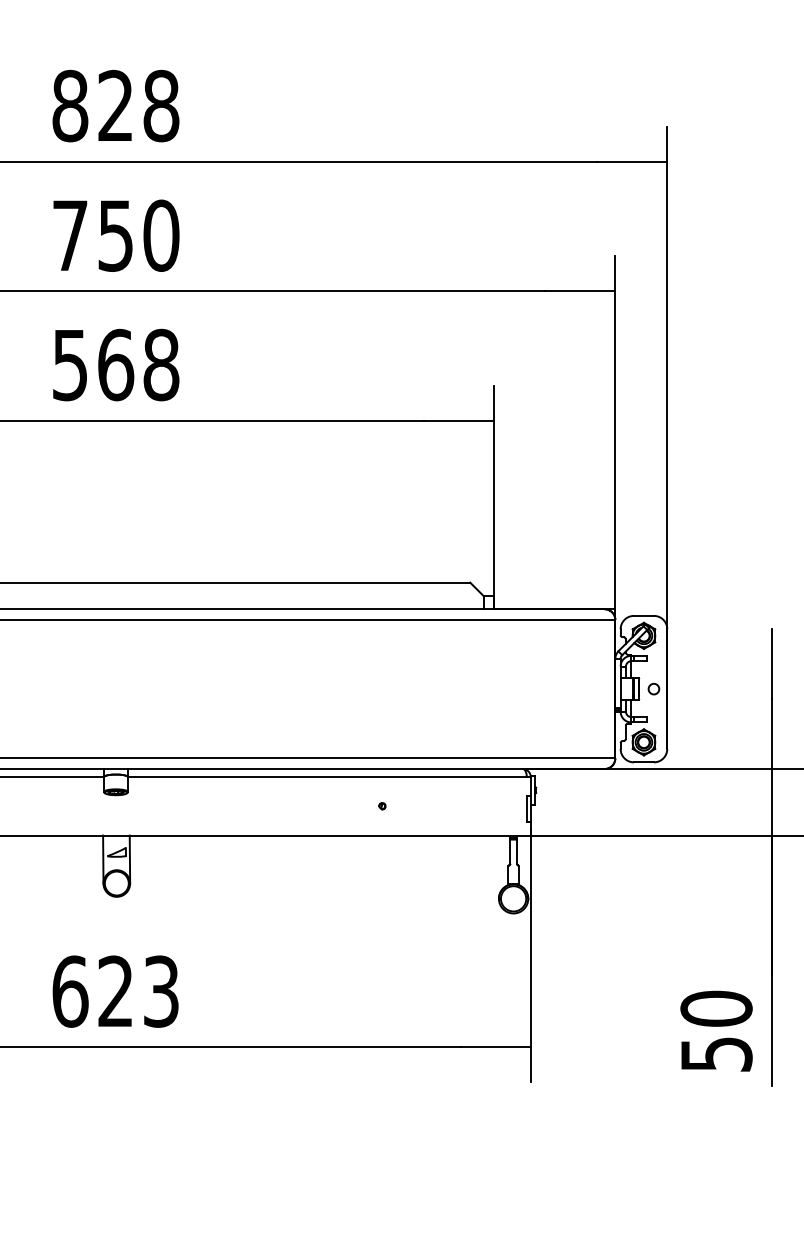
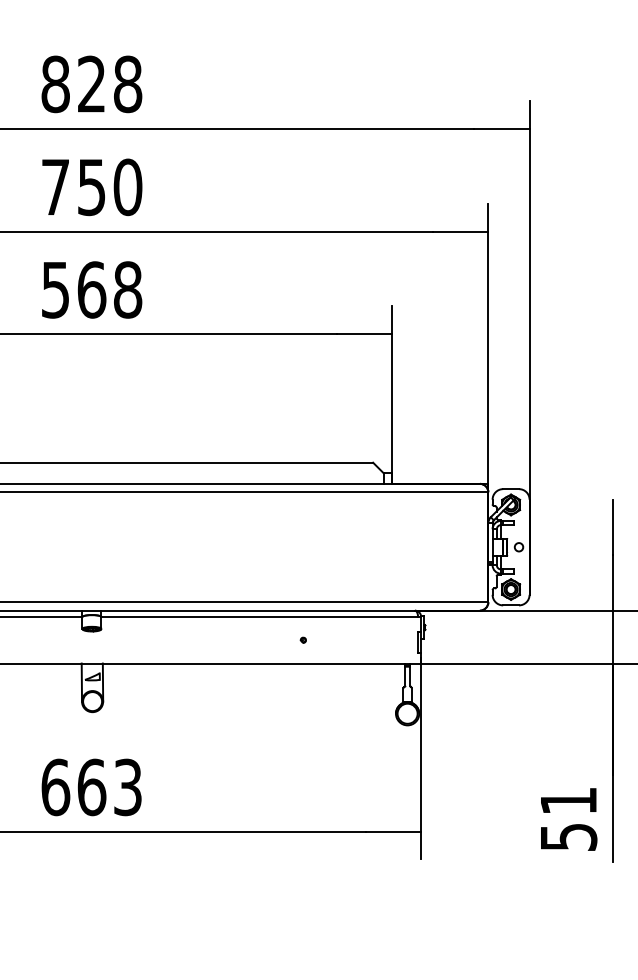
text: (116, 991) -> (92, 787), 623 -> 663
text: (716, 1008) -> (568, 800), 50 -> 51

